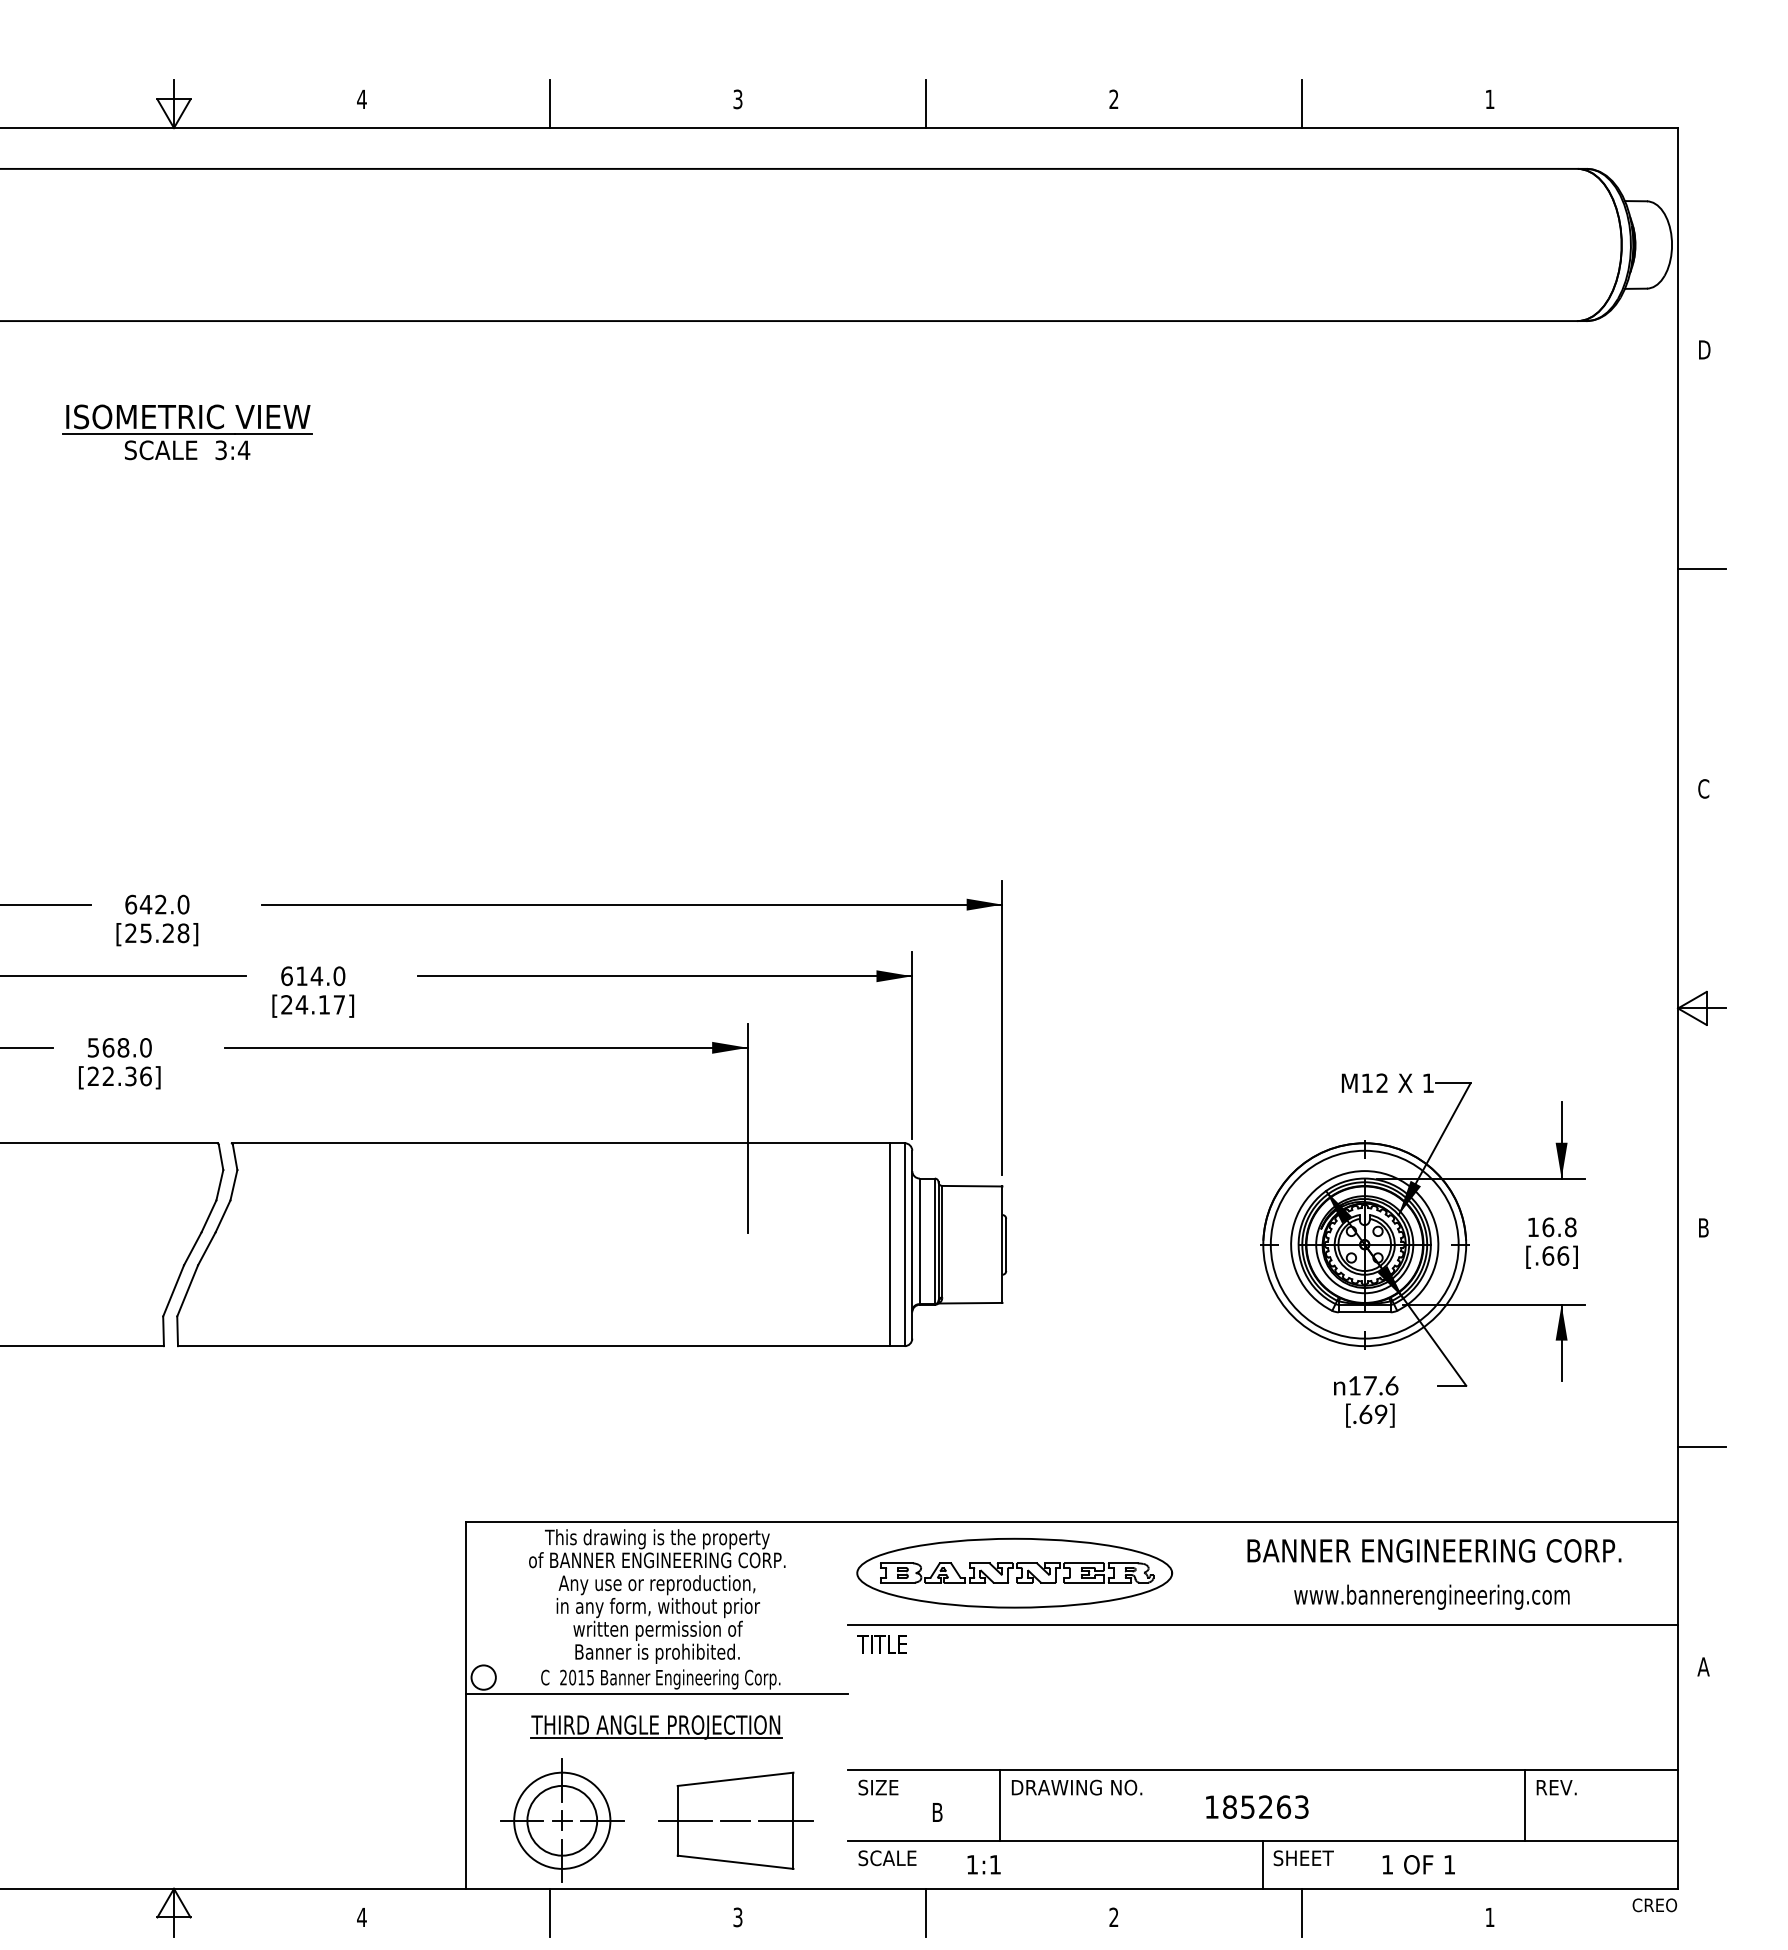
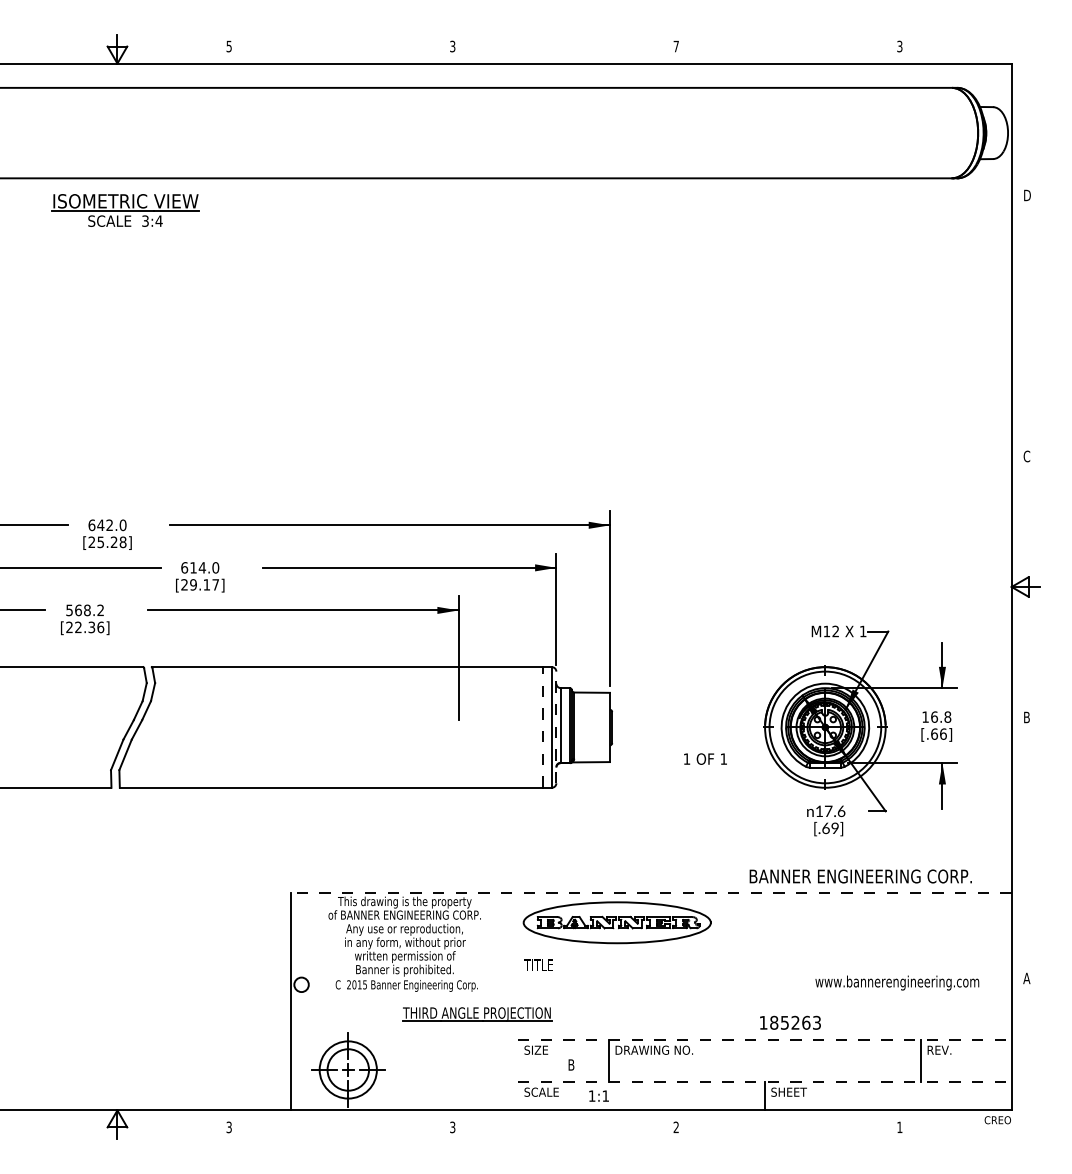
text: (362, 99) -> (229, 46), 4 -> 5
text: (1112, 99) -> (675, 46), 2 -> 7
text: (1489, 99) -> (899, 46), 1 -> 3
line: (550, 104) -> (341, 49), removed
line: (925, 104) -> (564, 49), removed
line: (1302, 104) -> (788, 49), removed
part: (187, 432) -> (125, 210), moved
line: (1701, 570) -> (1025, 326), removed
text: (301, 1004) -> (193, 584), [24.17] -> [29.17]
text: (145, 1047) -> (100, 610), 568.0 -> 568.2
line: (888, 1243) -> (542, 726), solid -> dashed
line: (912, 1244) -> (556, 727), solid -> dashed
line: (1701, 1446) -> (1025, 847), removed
line: (1070, 1522) -> (650, 892), solid -> dashed
text: (1433, 1550) -> (860, 876), moved
text: (1432, 1596) -> (897, 982), moved
line: (1262, 1624) -> (764, 953), removed
line: (656, 1693) -> (404, 994), removed
part: (656, 1727) -> (477, 1014), moved
line: (1262, 1771) -> (764, 1040), solid -> dashed
text: (1257, 1806) -> (790, 1022), moved
part: (735, 1820) -> (451, 1069), removed
line: (1262, 1841) -> (764, 1082), solid -> dashed
text: (1418, 1863) -> (705, 758), moved
line: (550, 1912) -> (341, 1124), removed
line: (925, 1912) -> (564, 1124), removed
line: (1302, 1912) -> (788, 1124), removed
text: (362, 1917) -> (229, 1127), 4 -> 3

